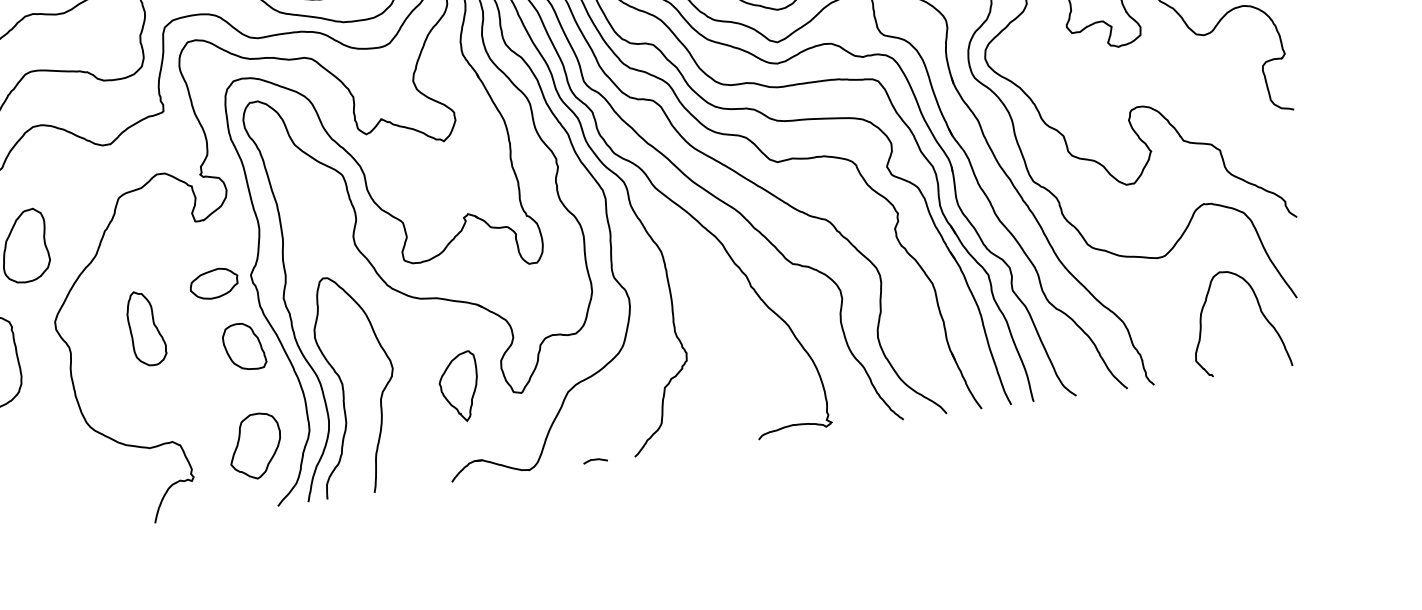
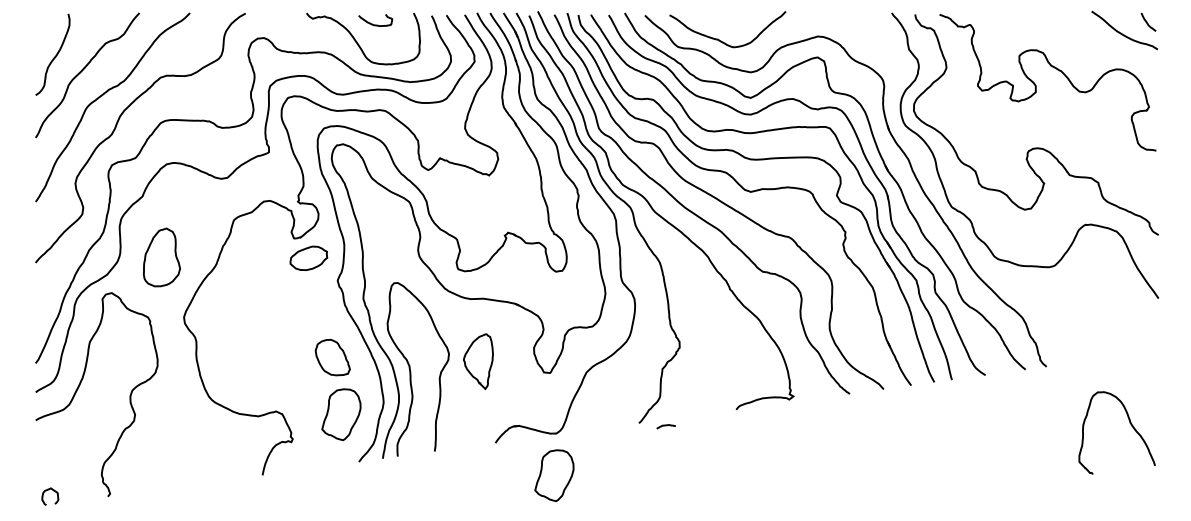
part: (213, 282) -> (308, 257), moved
curve: (1259, 311) -> (1129, 423), moved
part: (146, 328) -> (255, 322), removed
part: (244, 346) -> (332, 357), moved
part: (458, 385) -> (478, 361), moved
curve: (594, 461) -> (665, 426), moved
part: (527, 523) -> (554, 475), added

